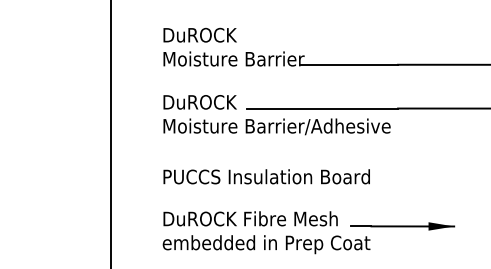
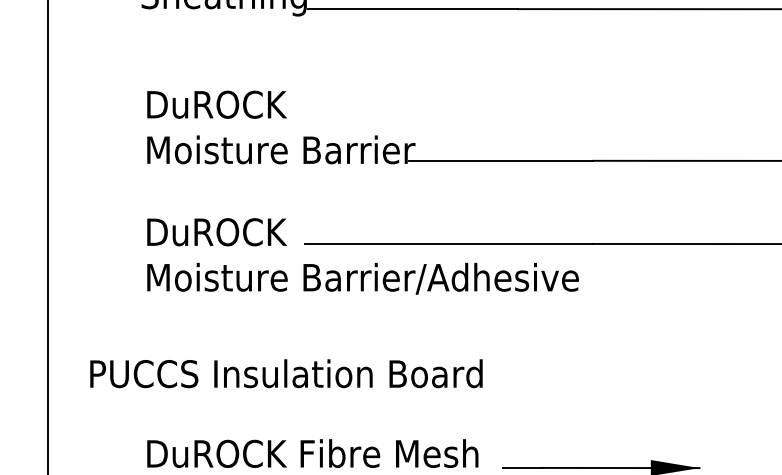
text: (266, 176) -> (285, 373), moved

